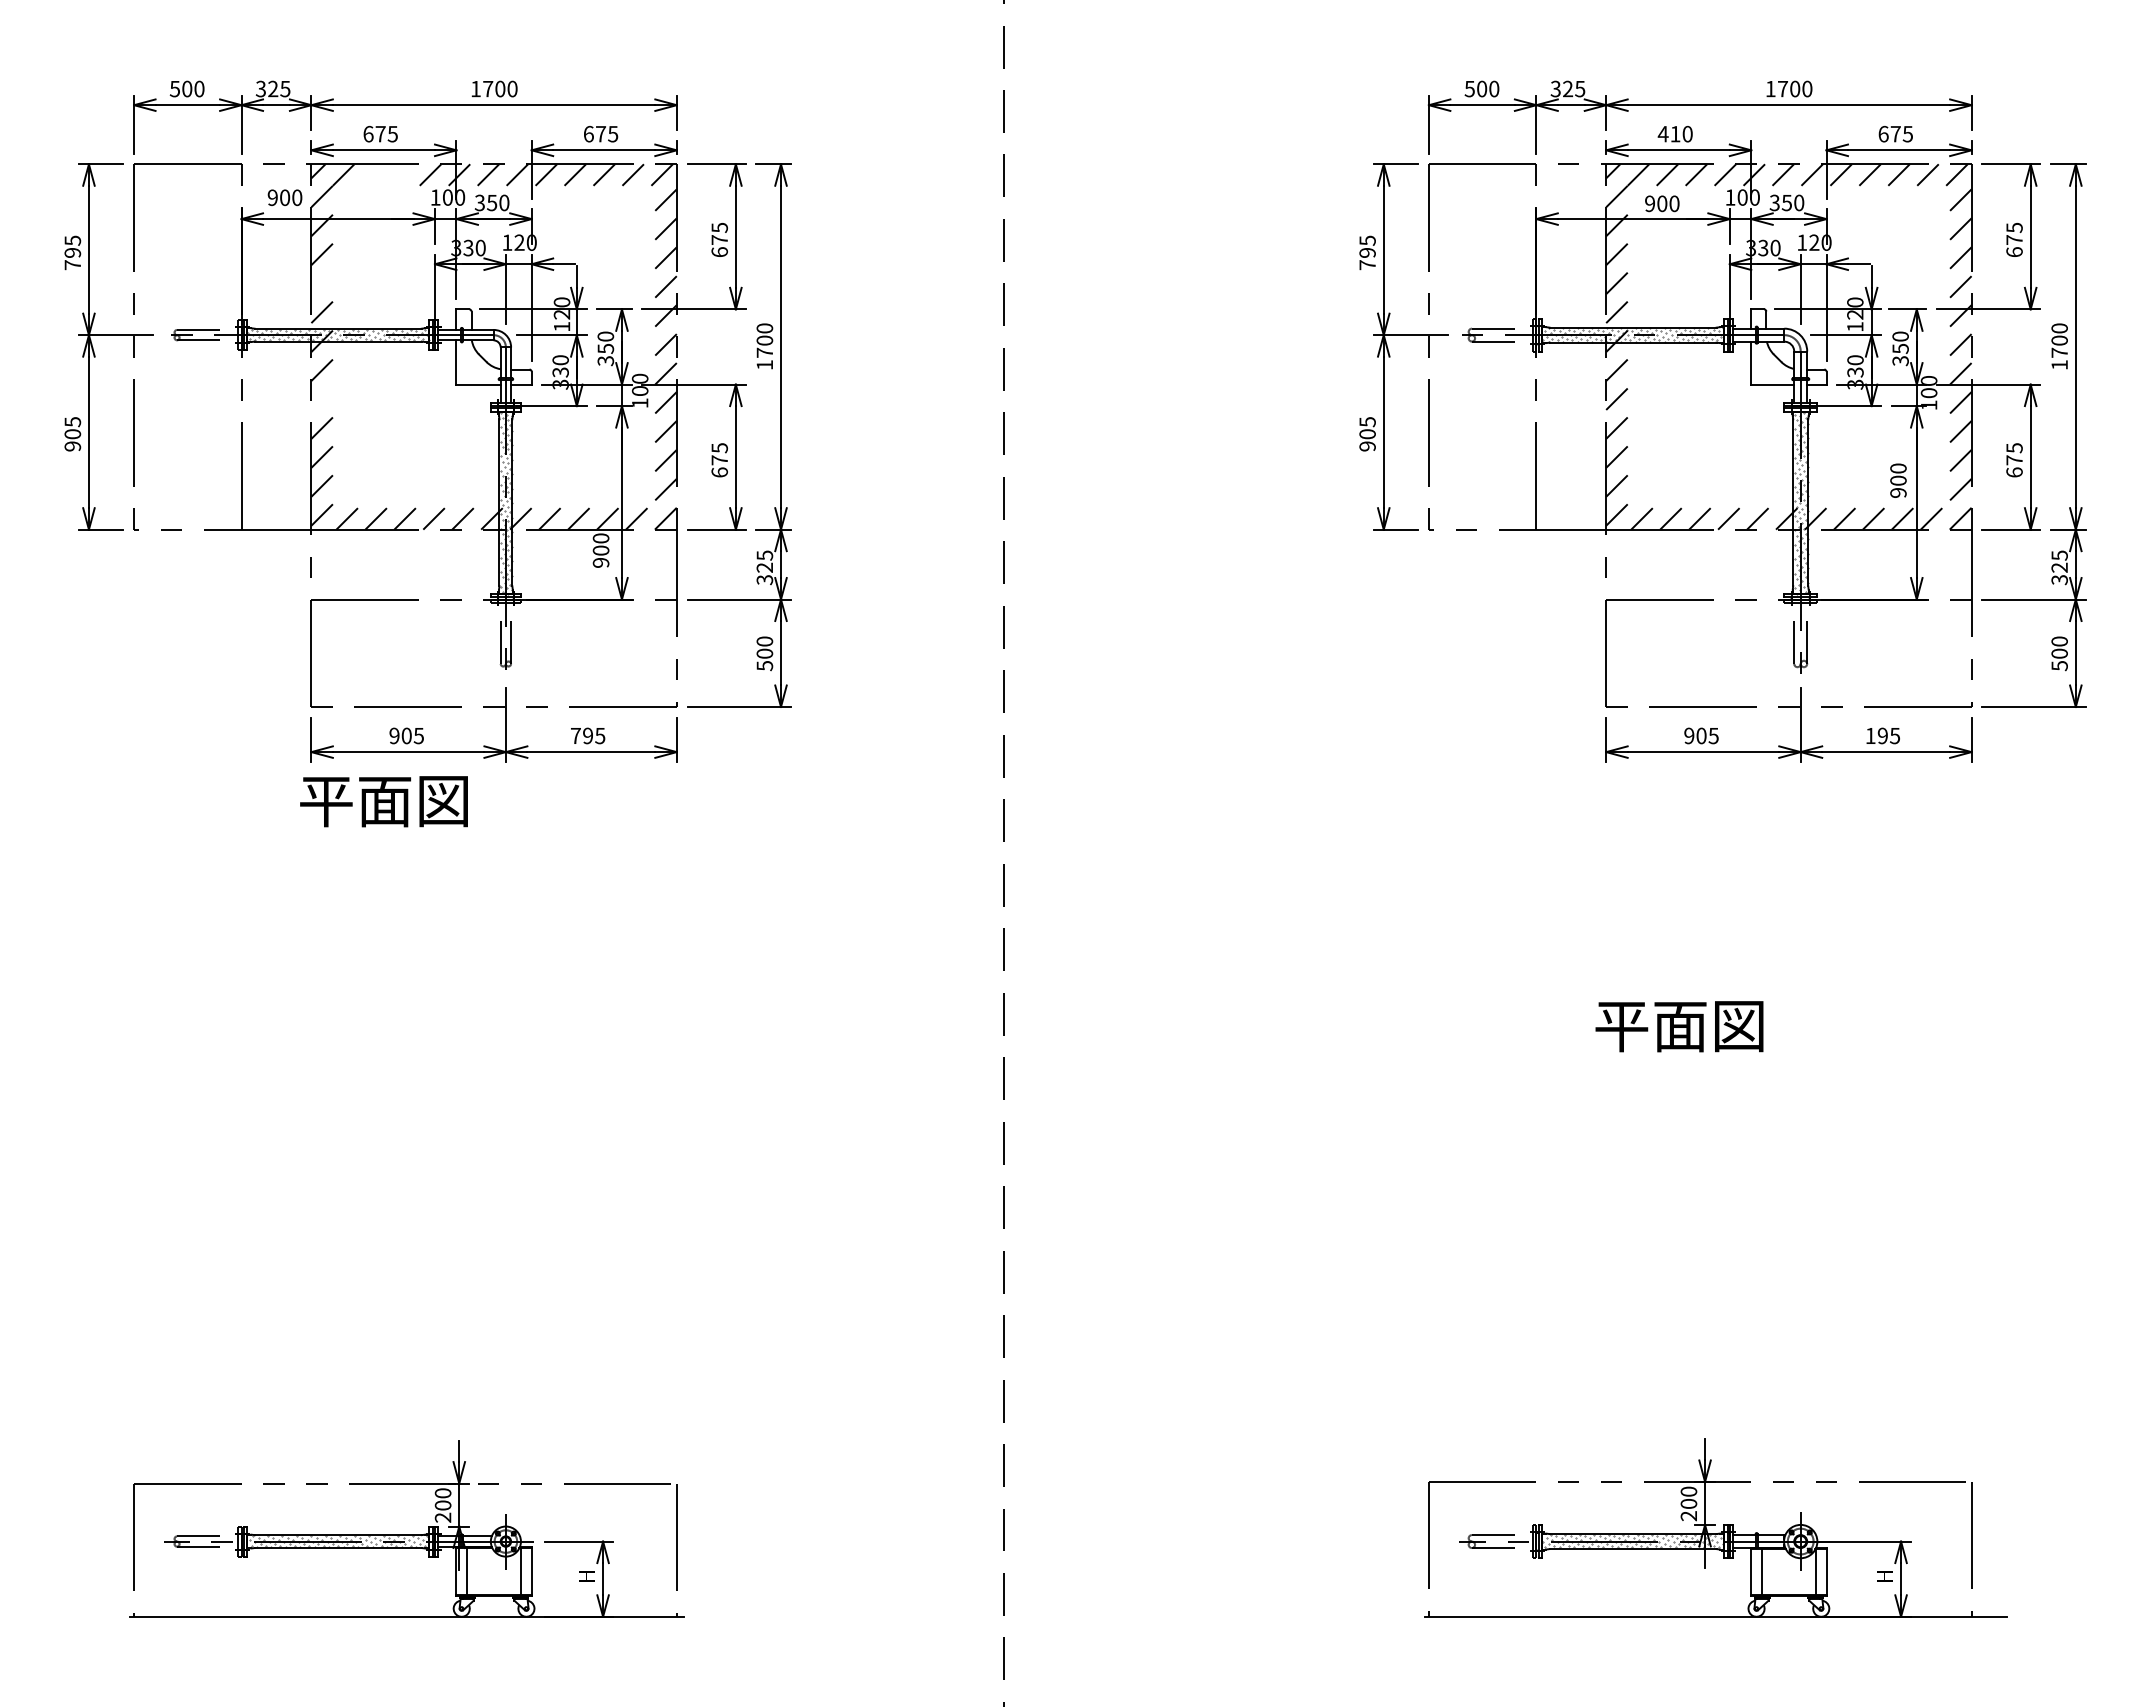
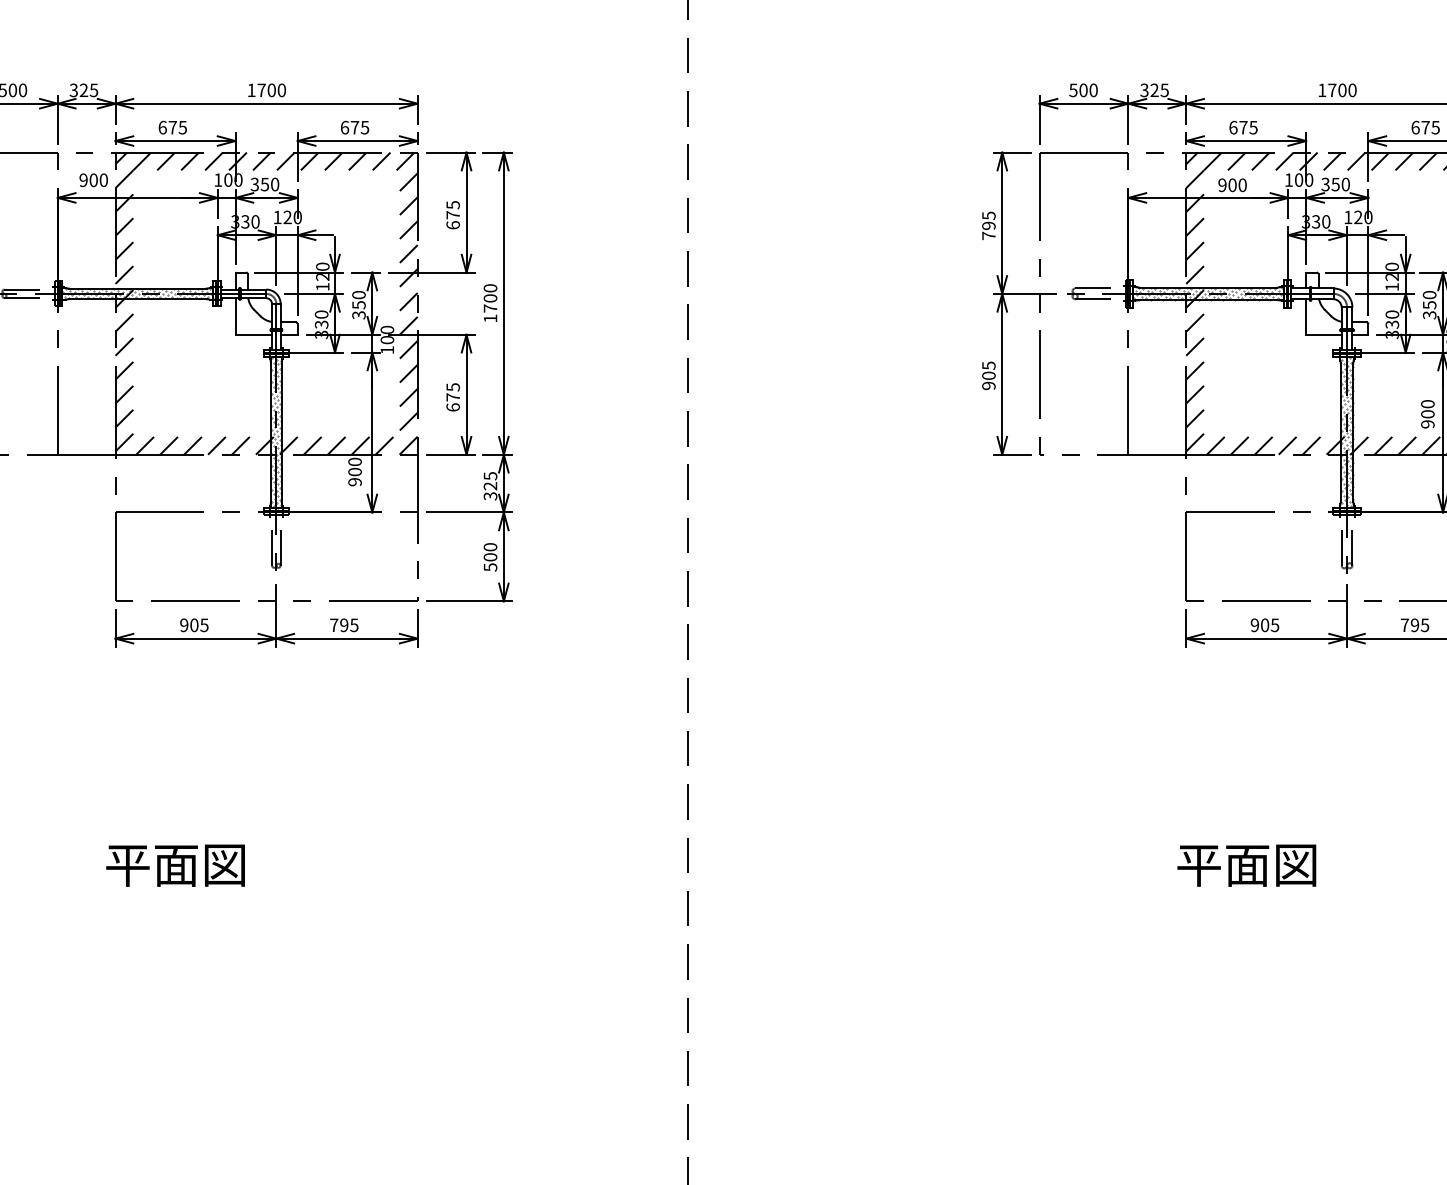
text: (1674, 133) -> (1242, 127), 410 -> 675
line: (372, 174) -> (166, 161), added
line: (401, 174) -> (190, 161), added
line: (321, 283) -> (123, 251), added
line: (321, 398) -> (123, 346), added
text: (1870, 735) -> (1404, 624), 195 -> 795
text: (383, 801) -> (175, 865), moved

